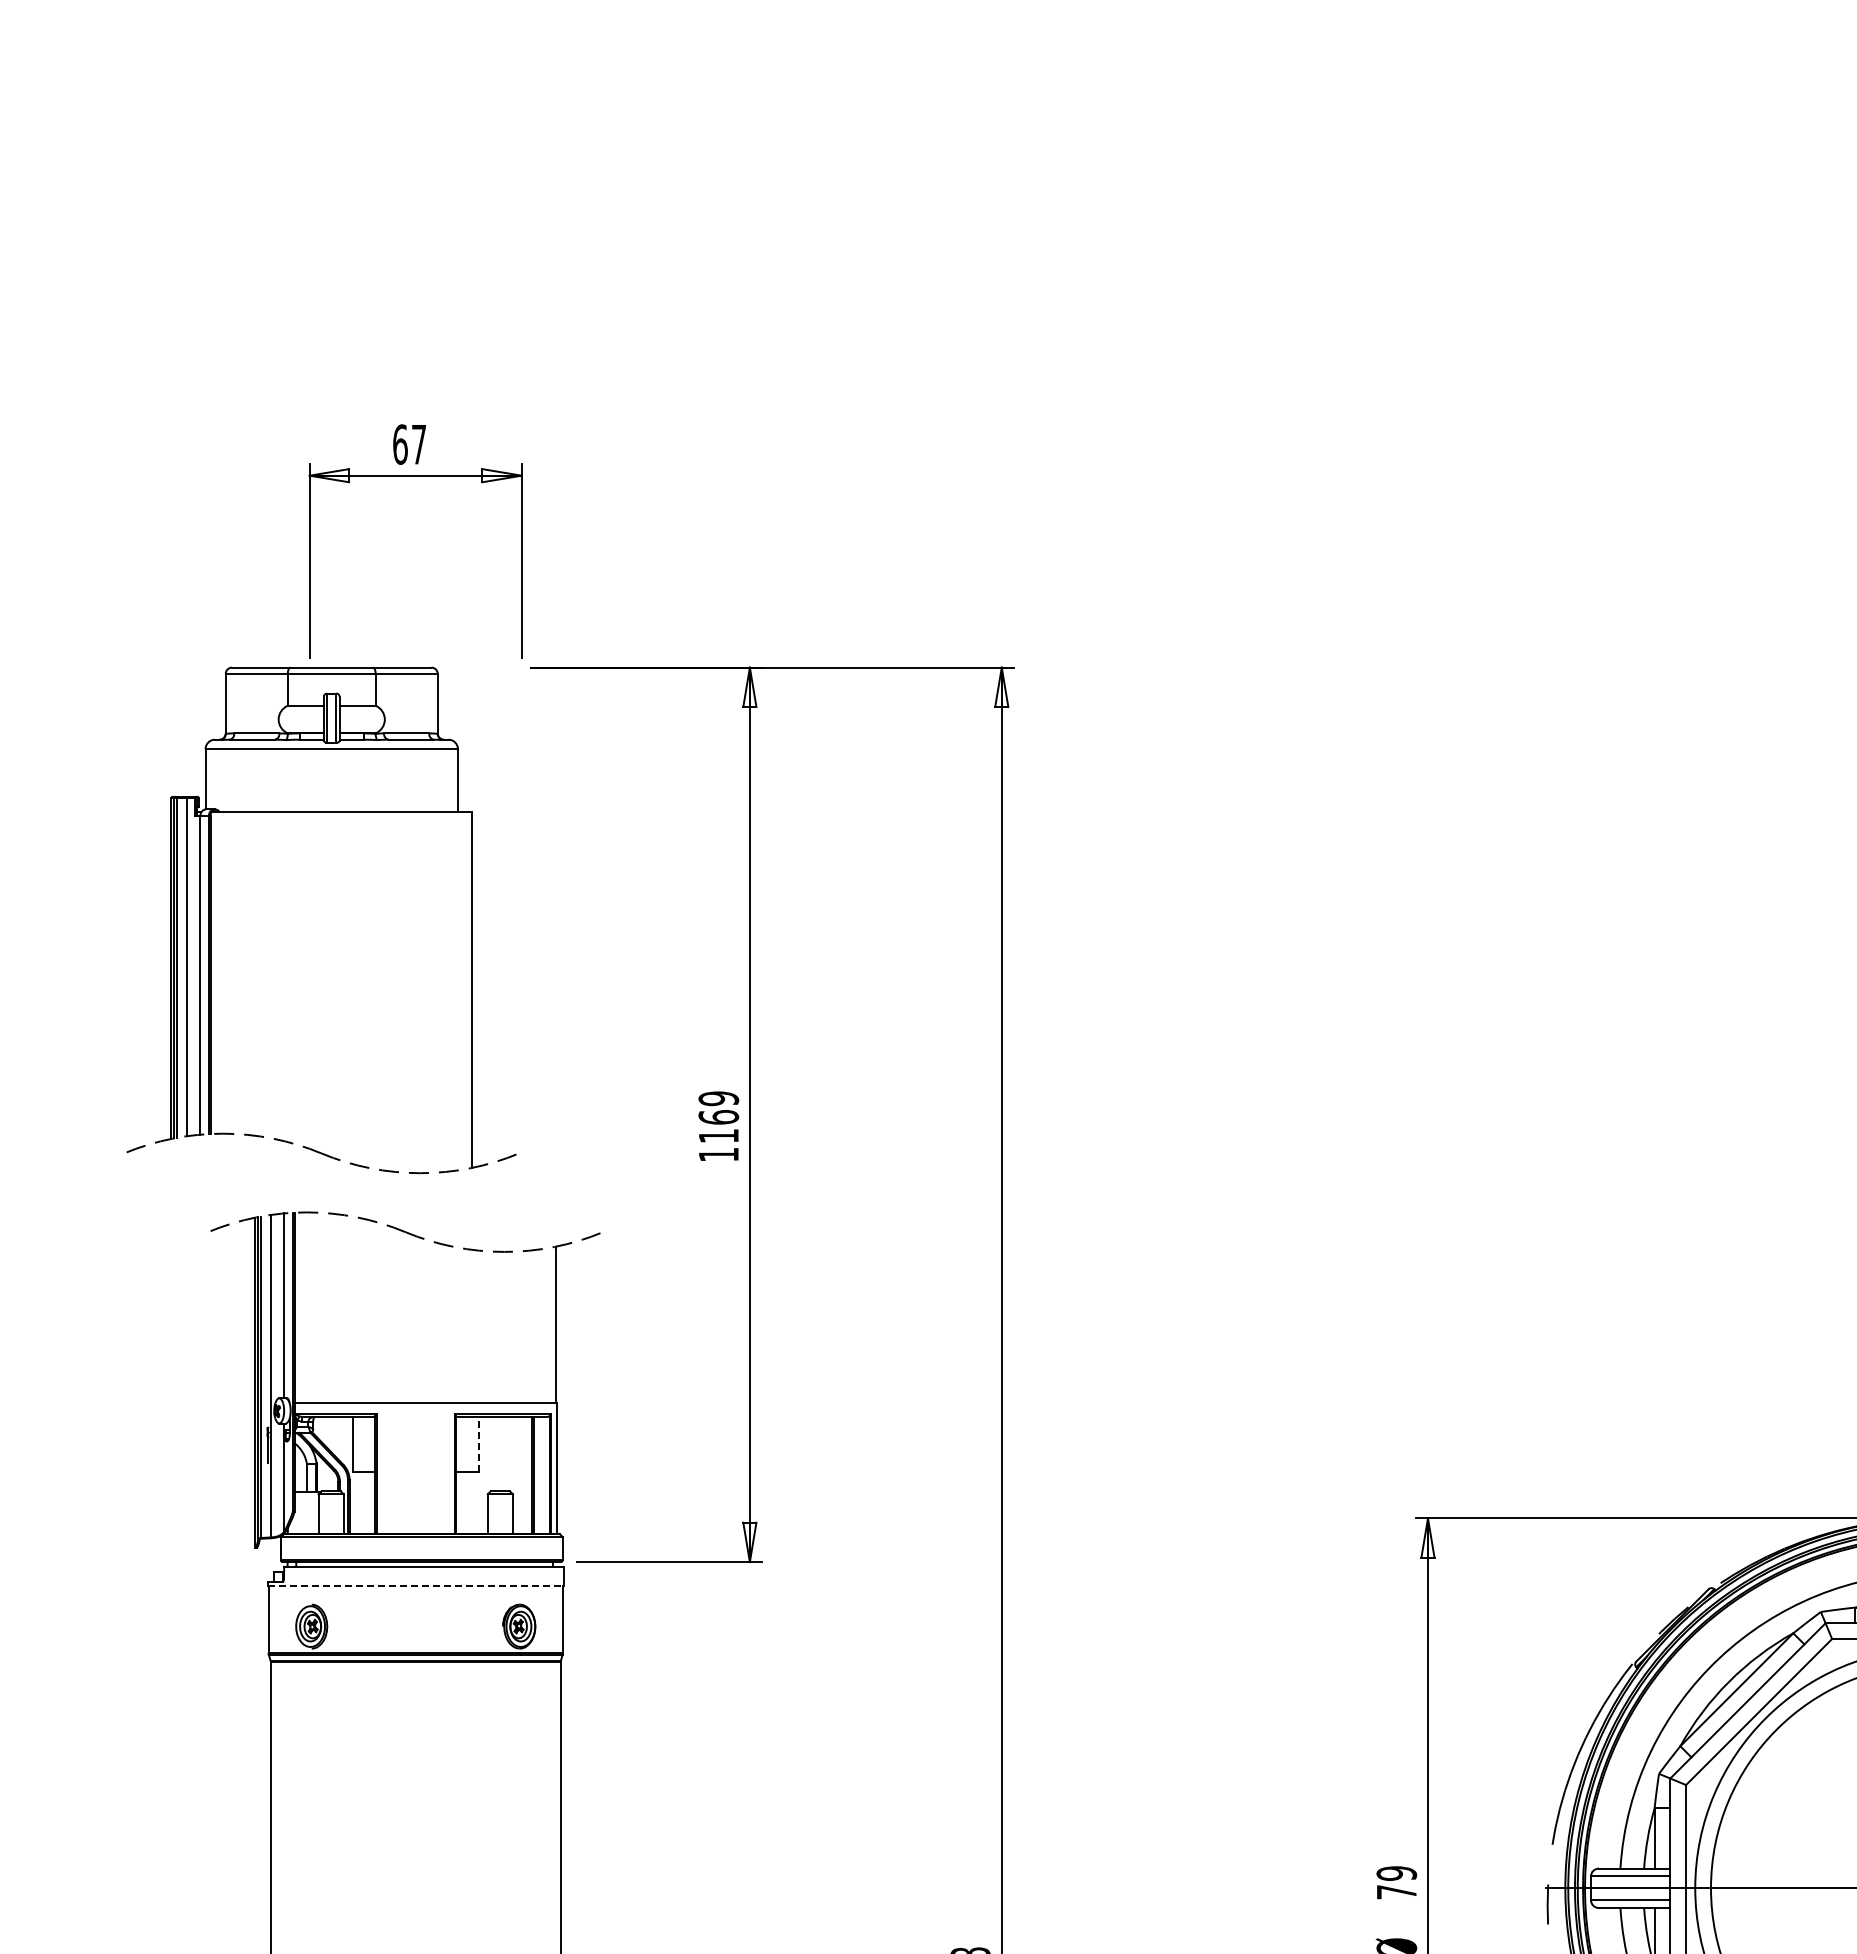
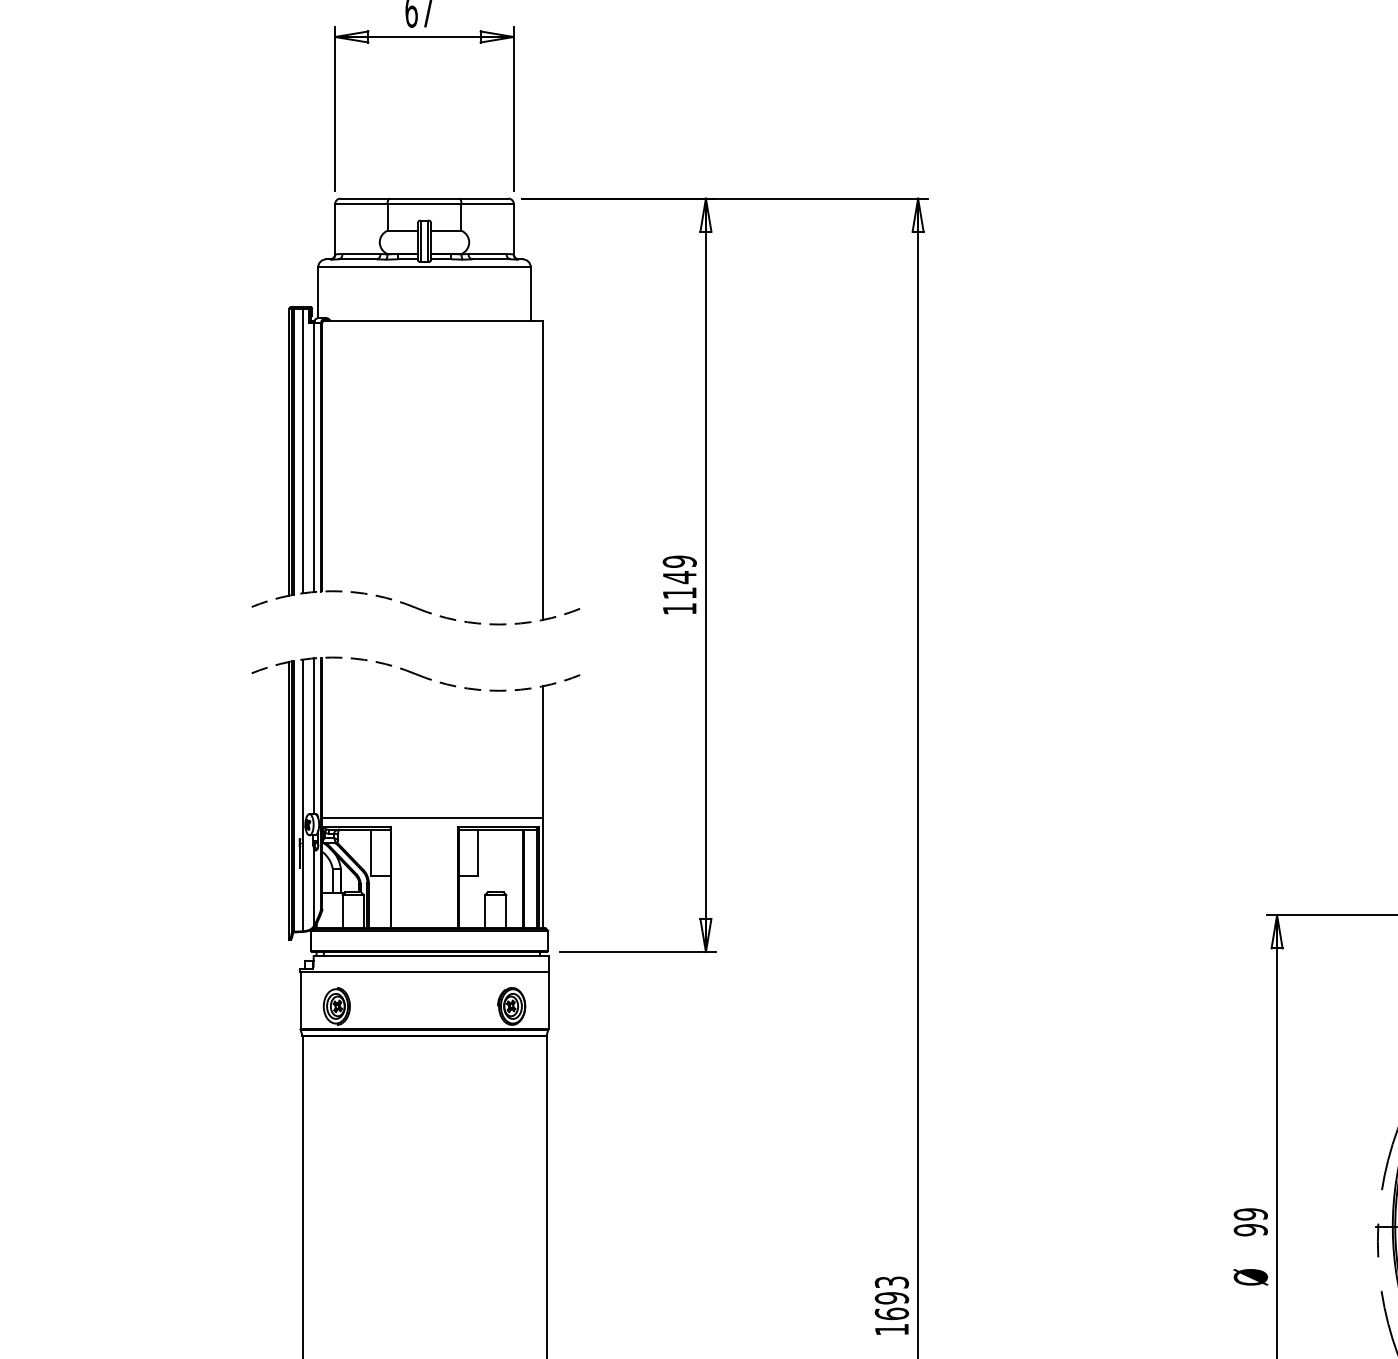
part: (321, 812) -> (415, 320), moved
text: (718, 1117) -> (679, 577), 1169 -> 1149
line: (478, 1444) -> (477, 853), dashed -> solid
line: (415, 1585) -> (424, 971), dashed -> solid
text: (1396, 1892) -> (1250, 1230), 79 -> 99

